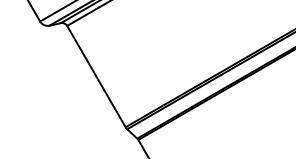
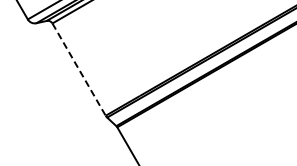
line: (96, 77) -> (79, 70), solid -> dashed

